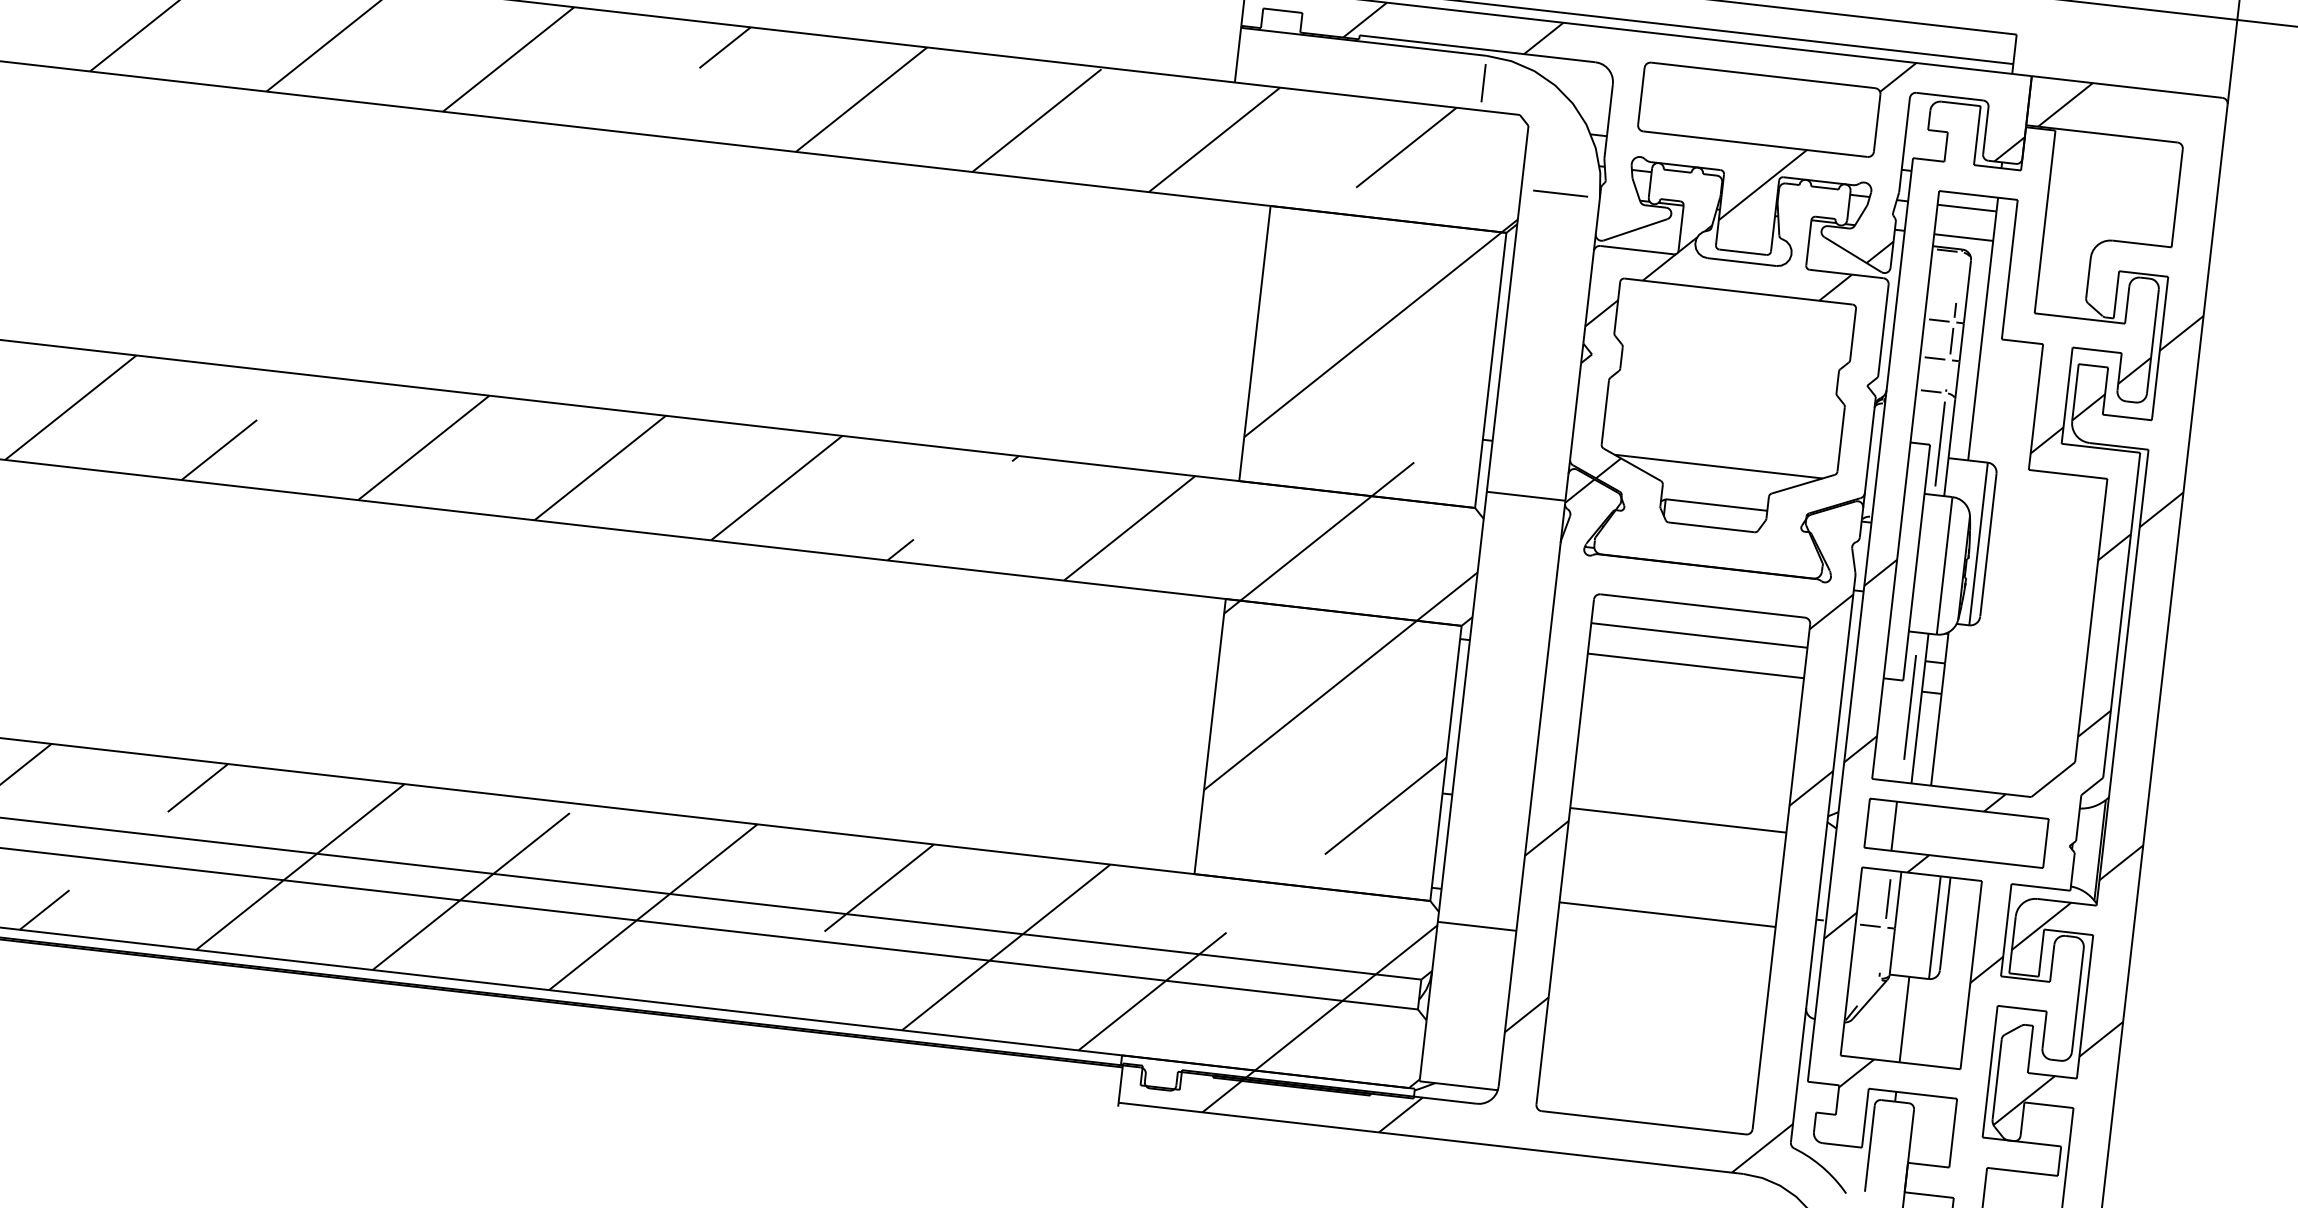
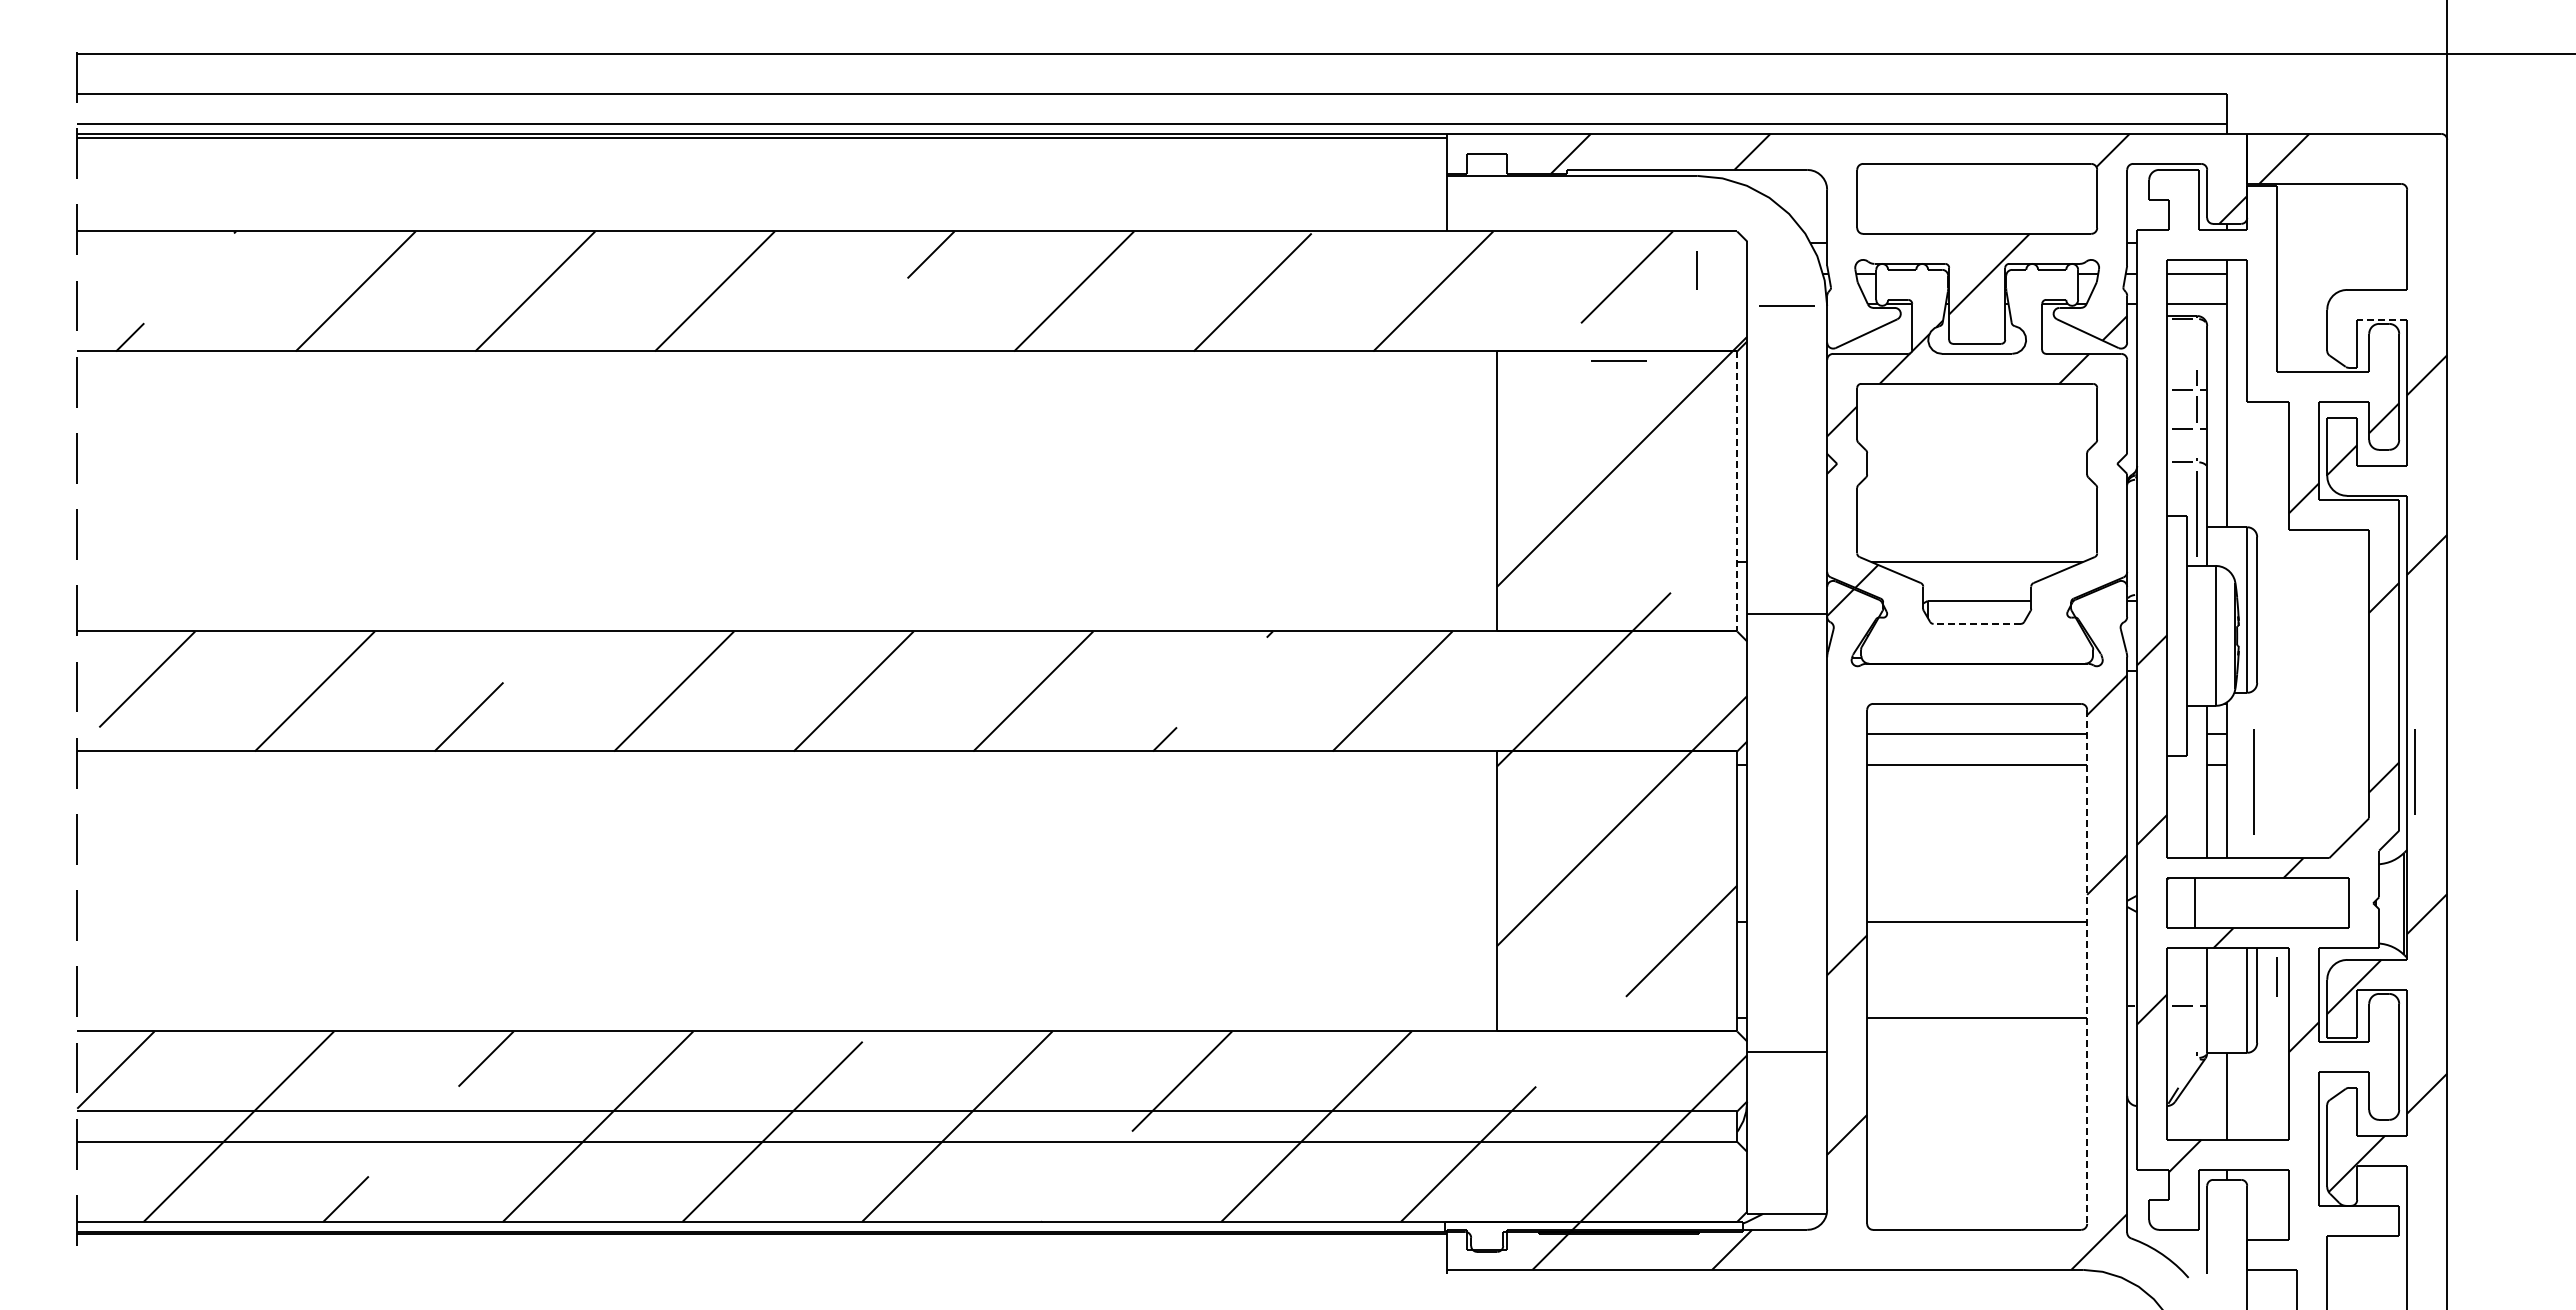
line: (1482, 82) -> (1696, 270), moved
line: (1388, 228) -> (1618, 360), added
line: (2144, 273) -> (2382, 319), solid -> dashed
line: (1491, 370) -> (1737, 491), solid -> dashed
line: (1712, 527) -> (1977, 623), solid -> dashed
line: (1909, 706) -> (2253, 781), moved
line: (2124, 721) -> (2414, 771), added
line: (1781, 876) -> (2087, 966), solid -> dashed
line: (1887, 898) -> (2276, 976), moved

